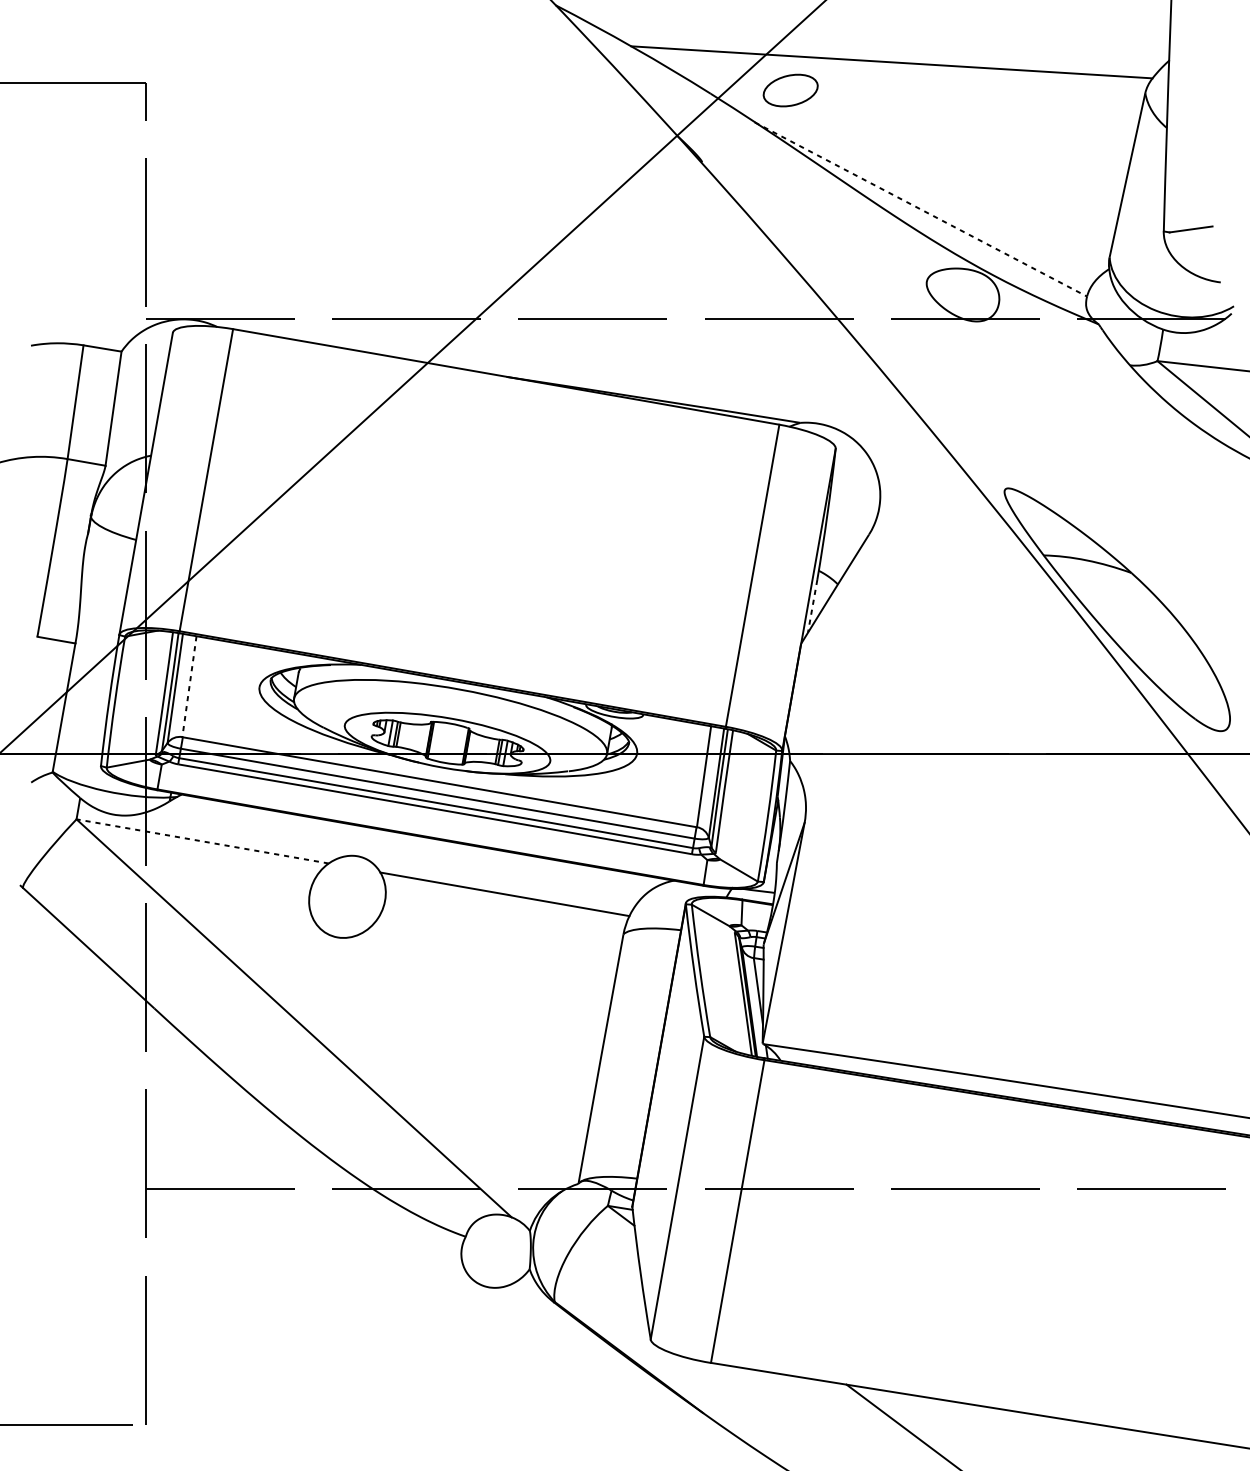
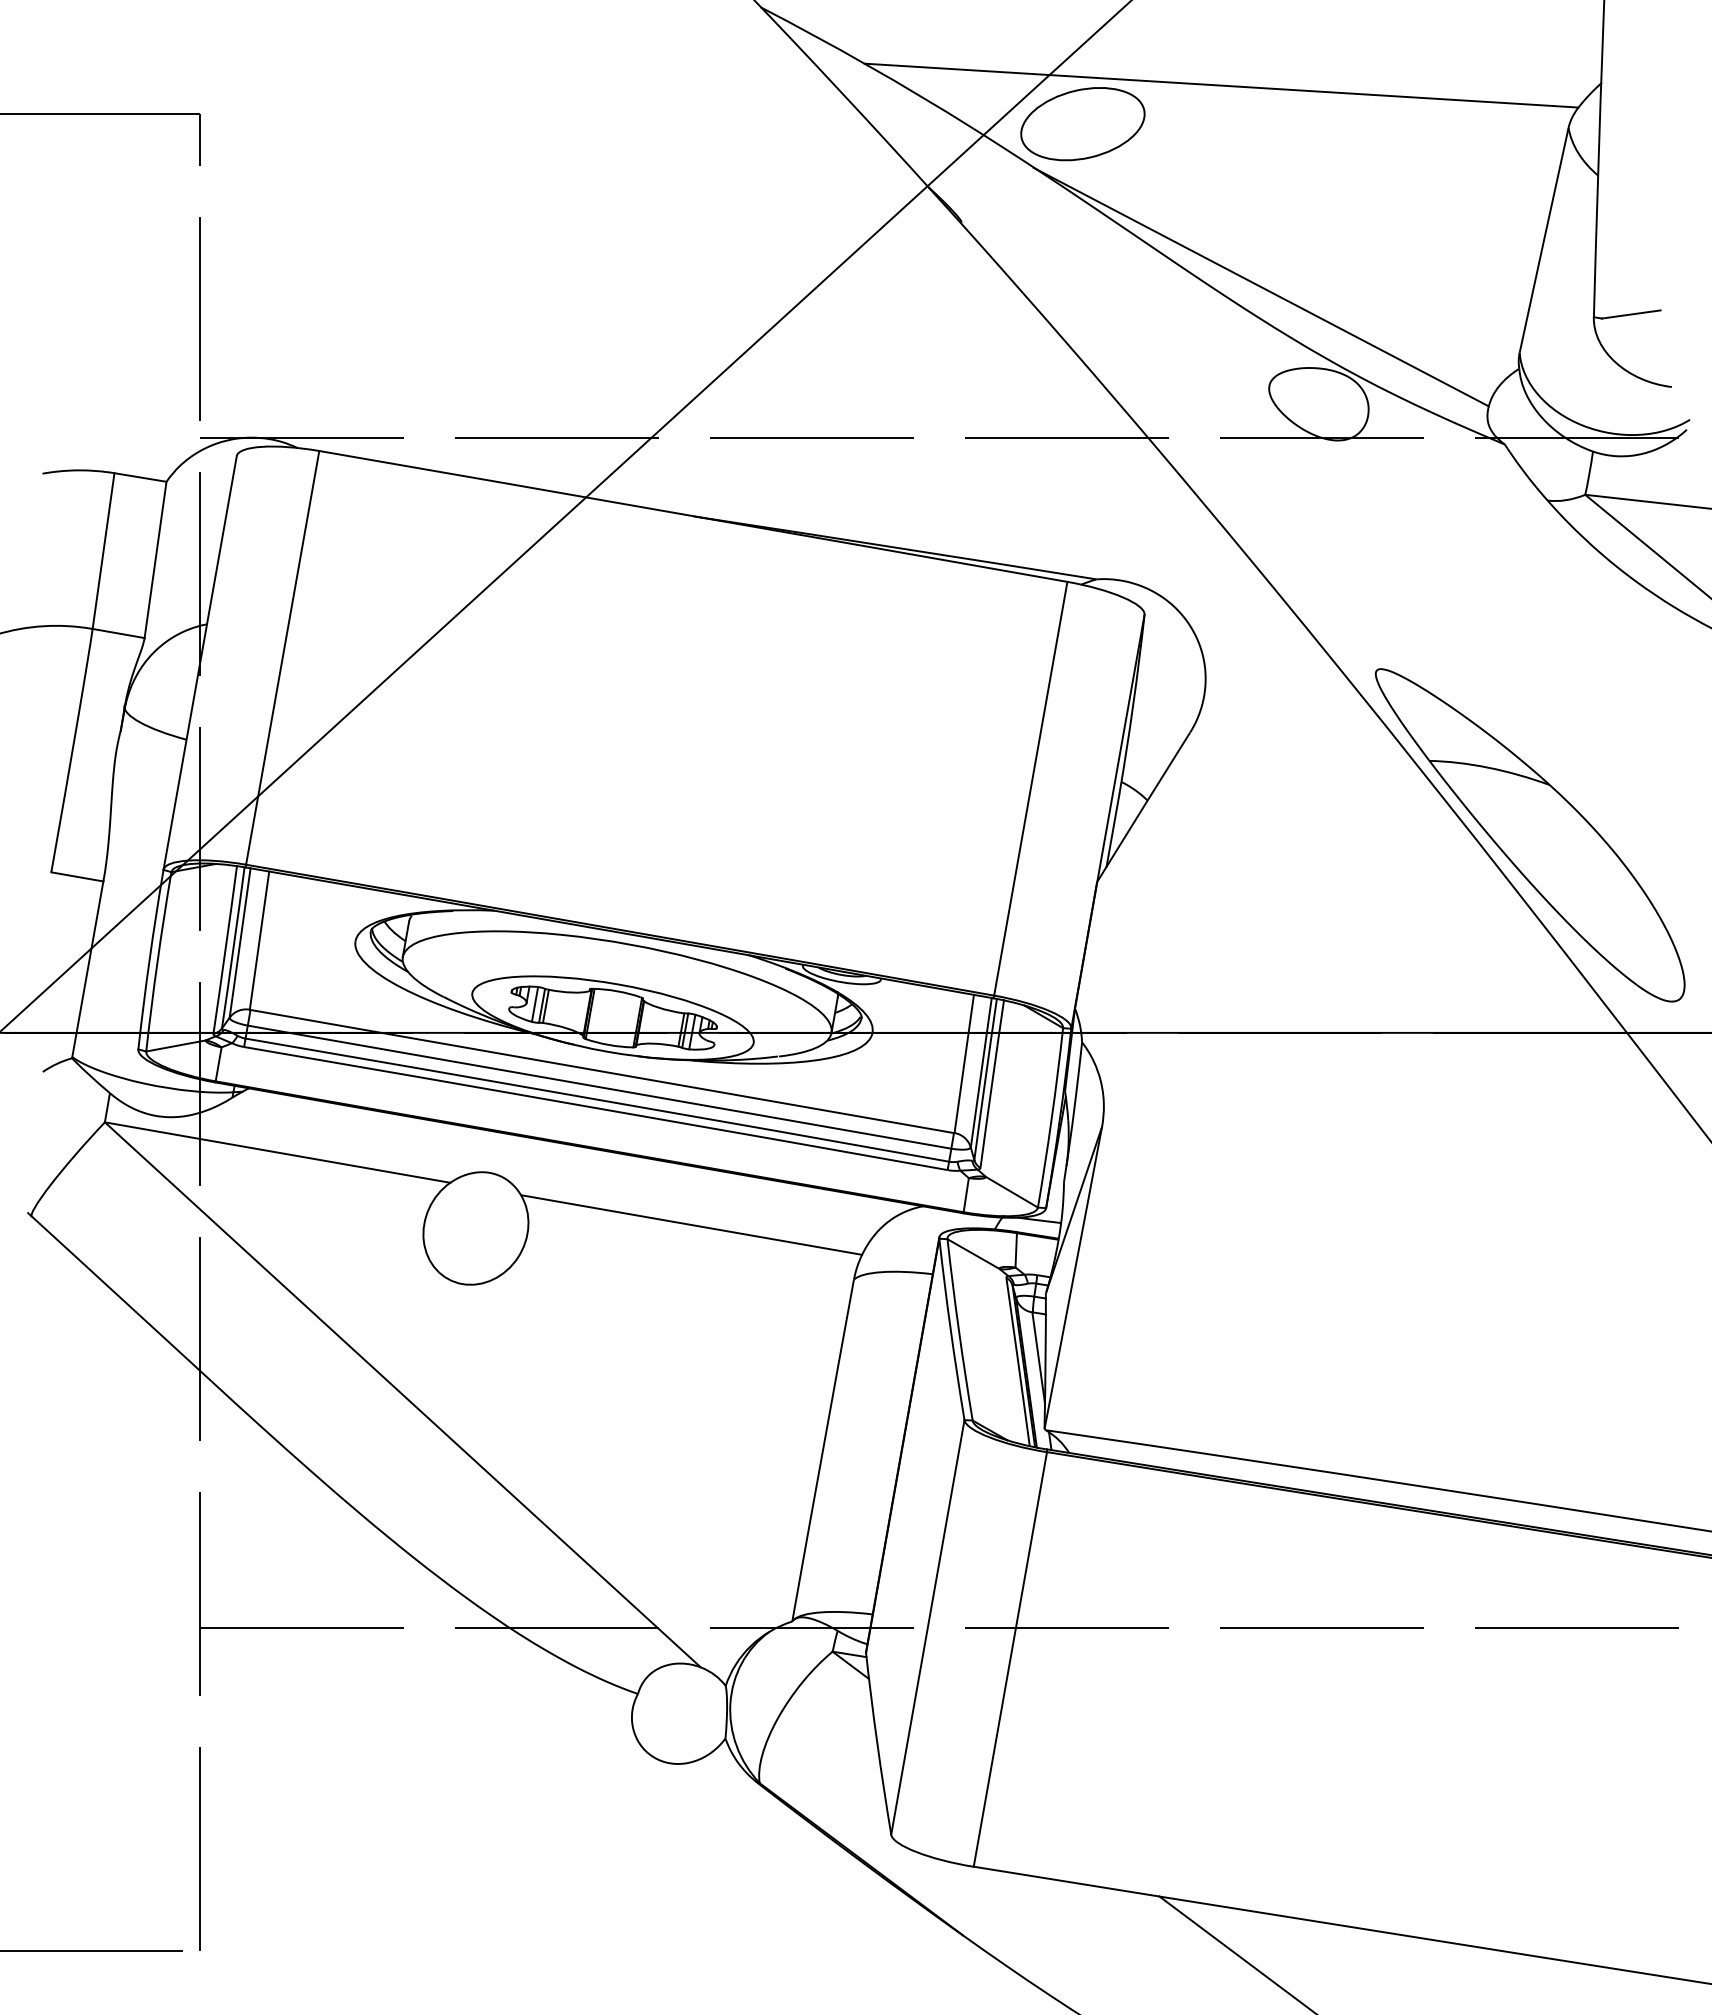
part: (790, 90) -> (1082, 124), size x1.67
line: (921, 209) -> (1261, 287), dashed -> solid
line: (812, 606) -> (1112, 830), dashed -> solid
line: (189, 686) -> (259, 940), dashed -> solid
line: (202, 841) -> (277, 1152), dashed -> solid

